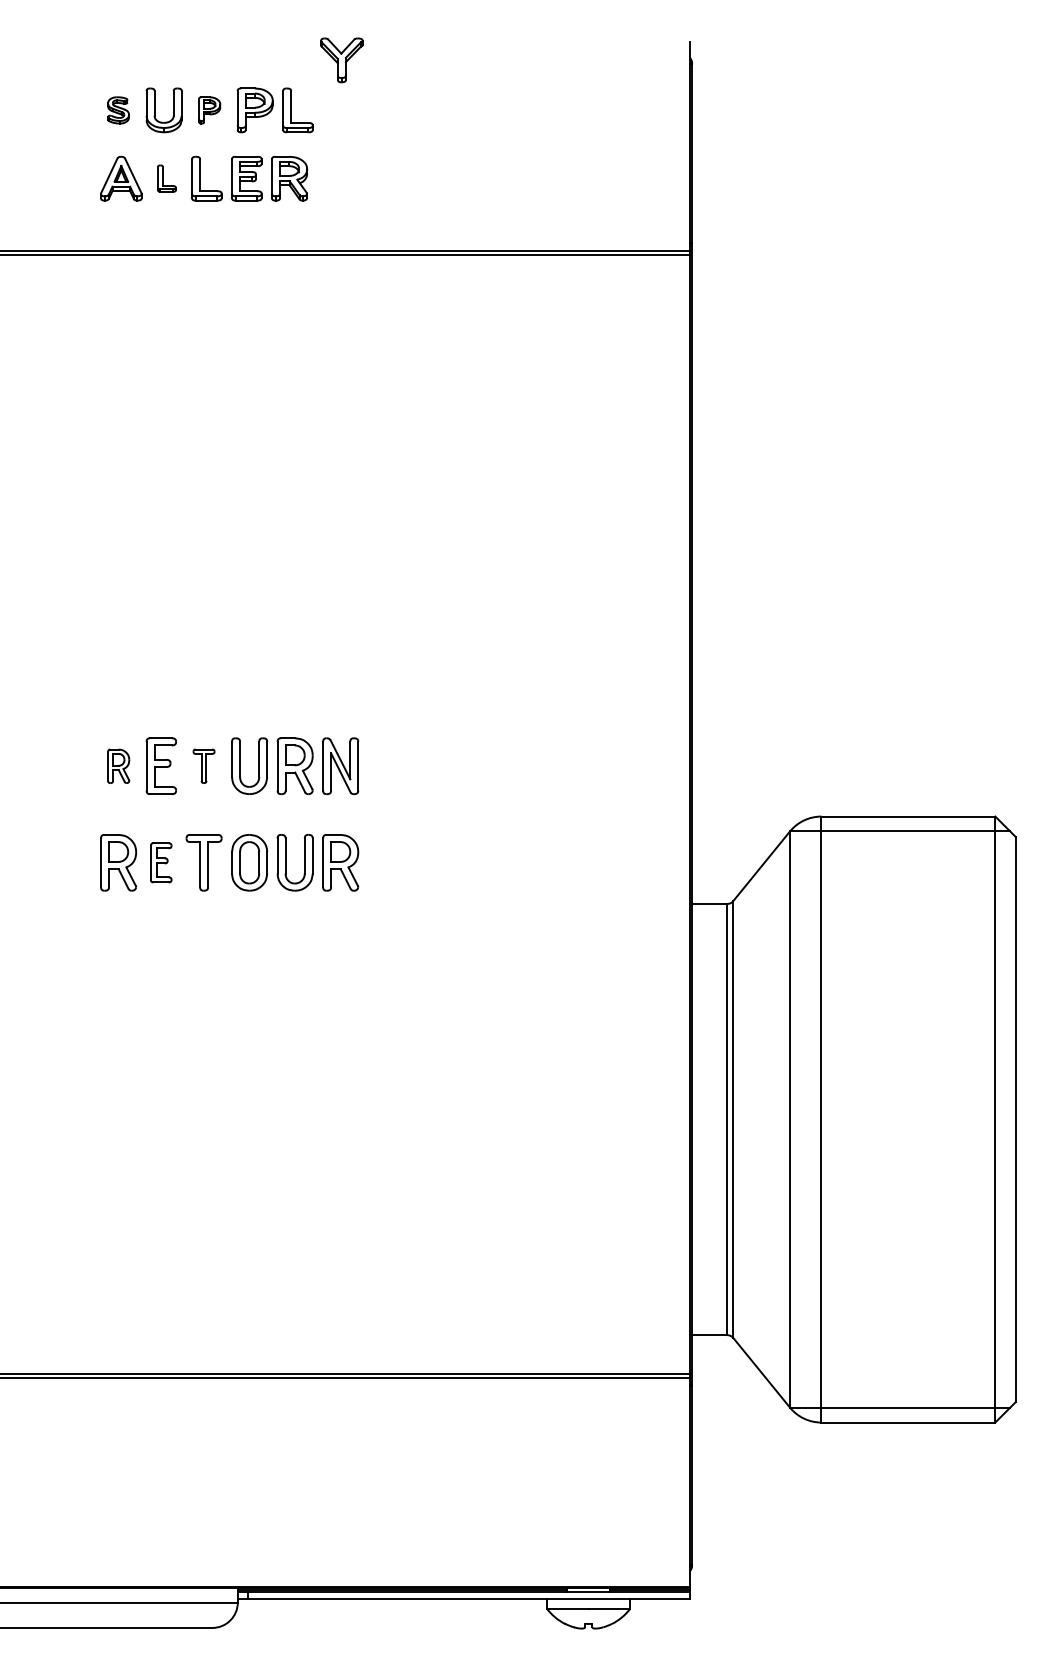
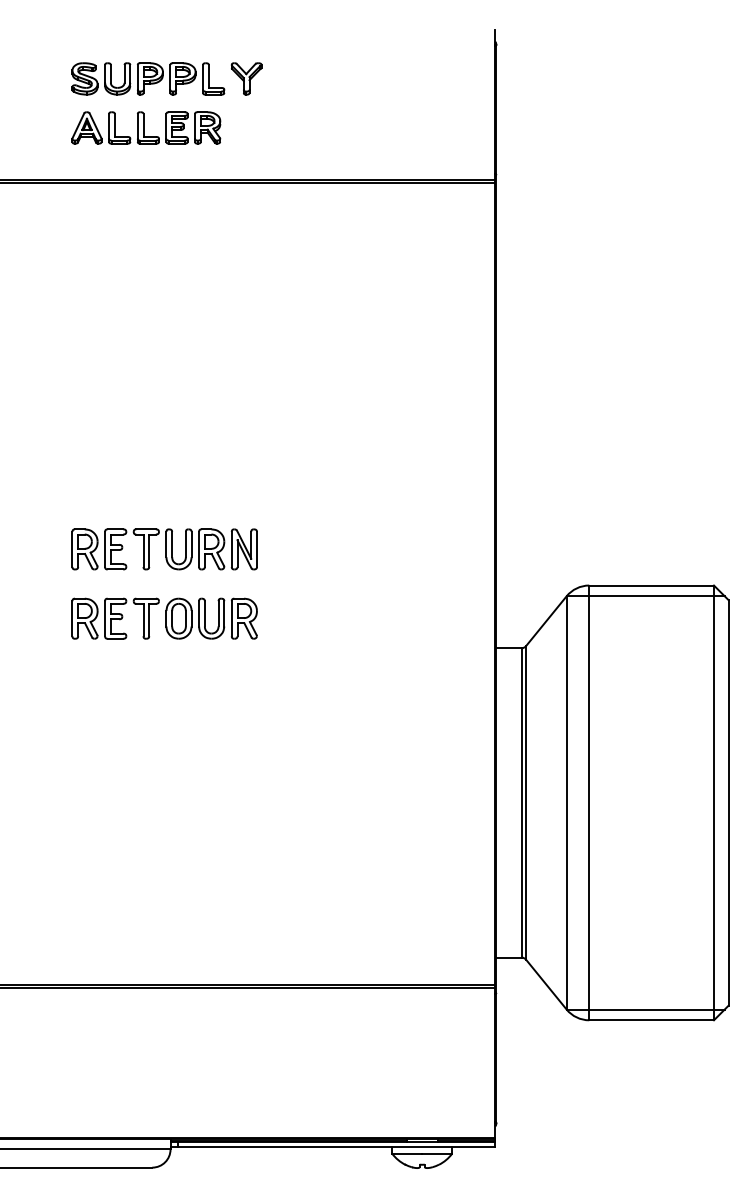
part: (341, 60) -> (246, 79), moved
part: (118, 110) -> (84, 79), size x1.67
part: (209, 110) -> (150, 79), size x1.67
part: (166, 178) -> (119, 127), size x1.67
part: (118, 766) -> (84, 549), size x1.67
part: (203, 766) -> (145, 549), size x1.67
part: (160, 862) -> (115, 618), size x1.43

